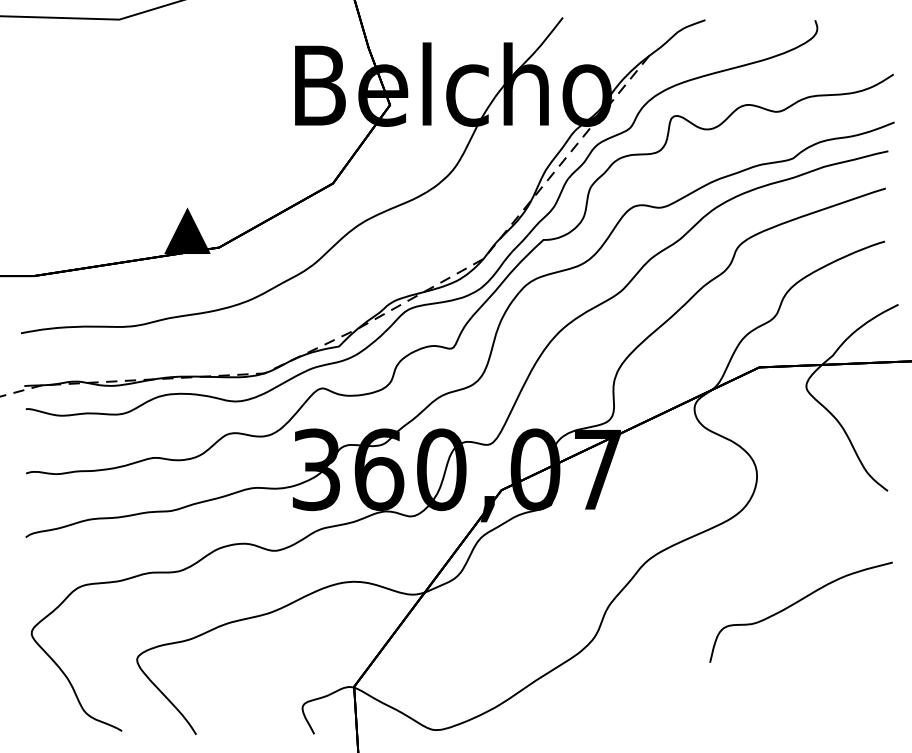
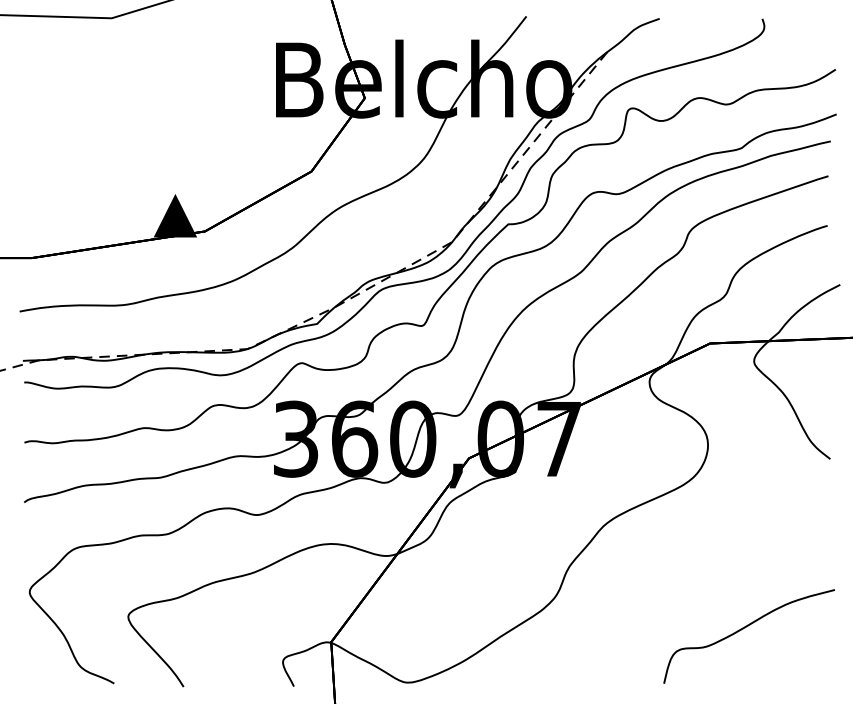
curve: (797, 603) -> (745, 628), moved

